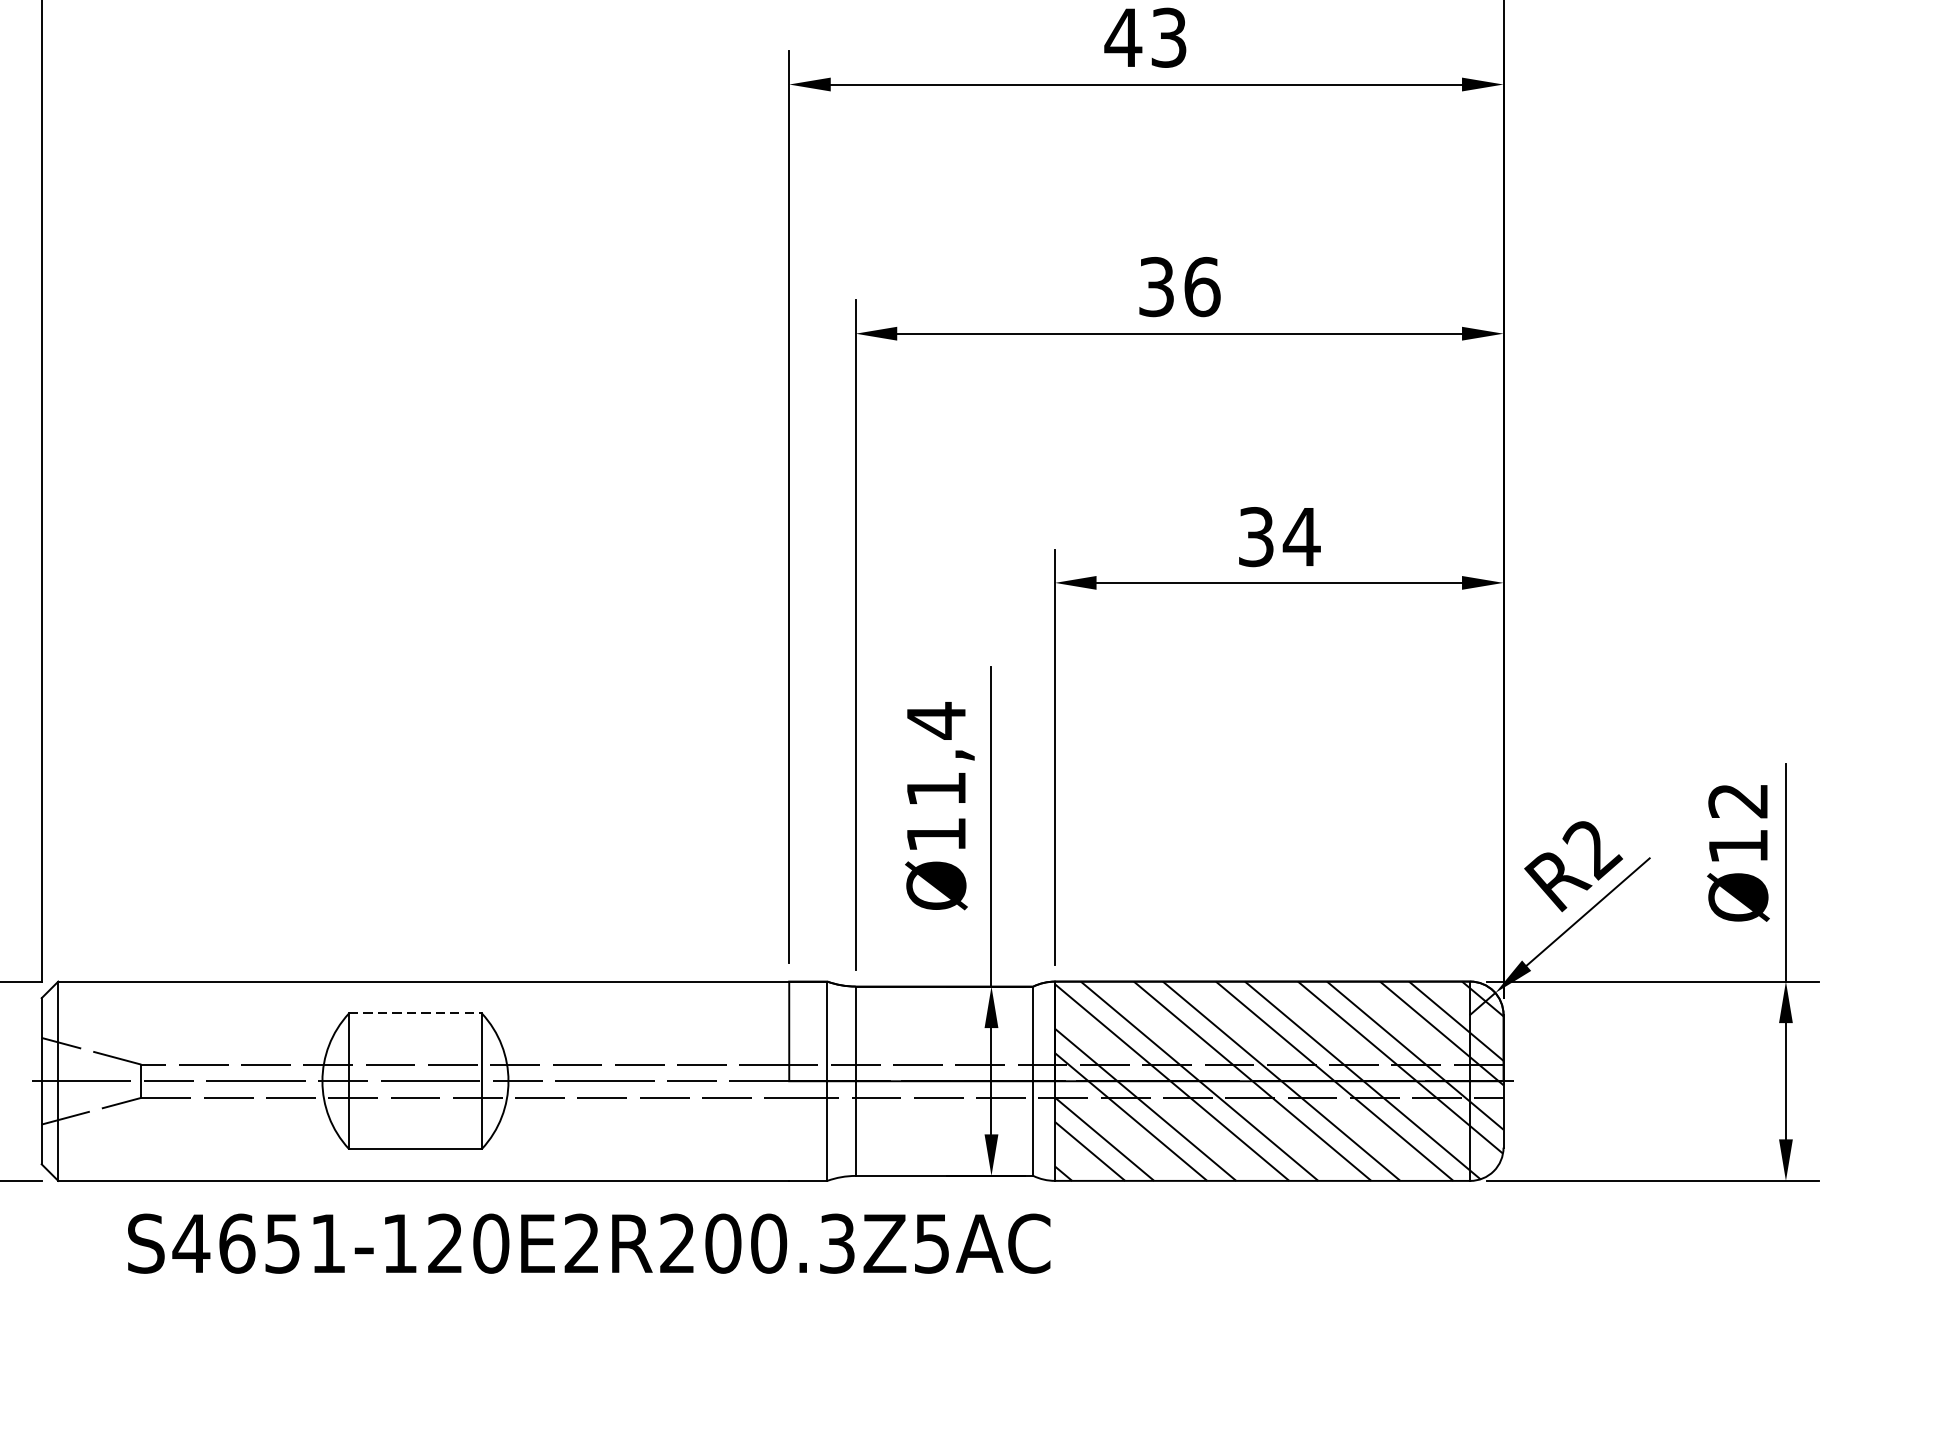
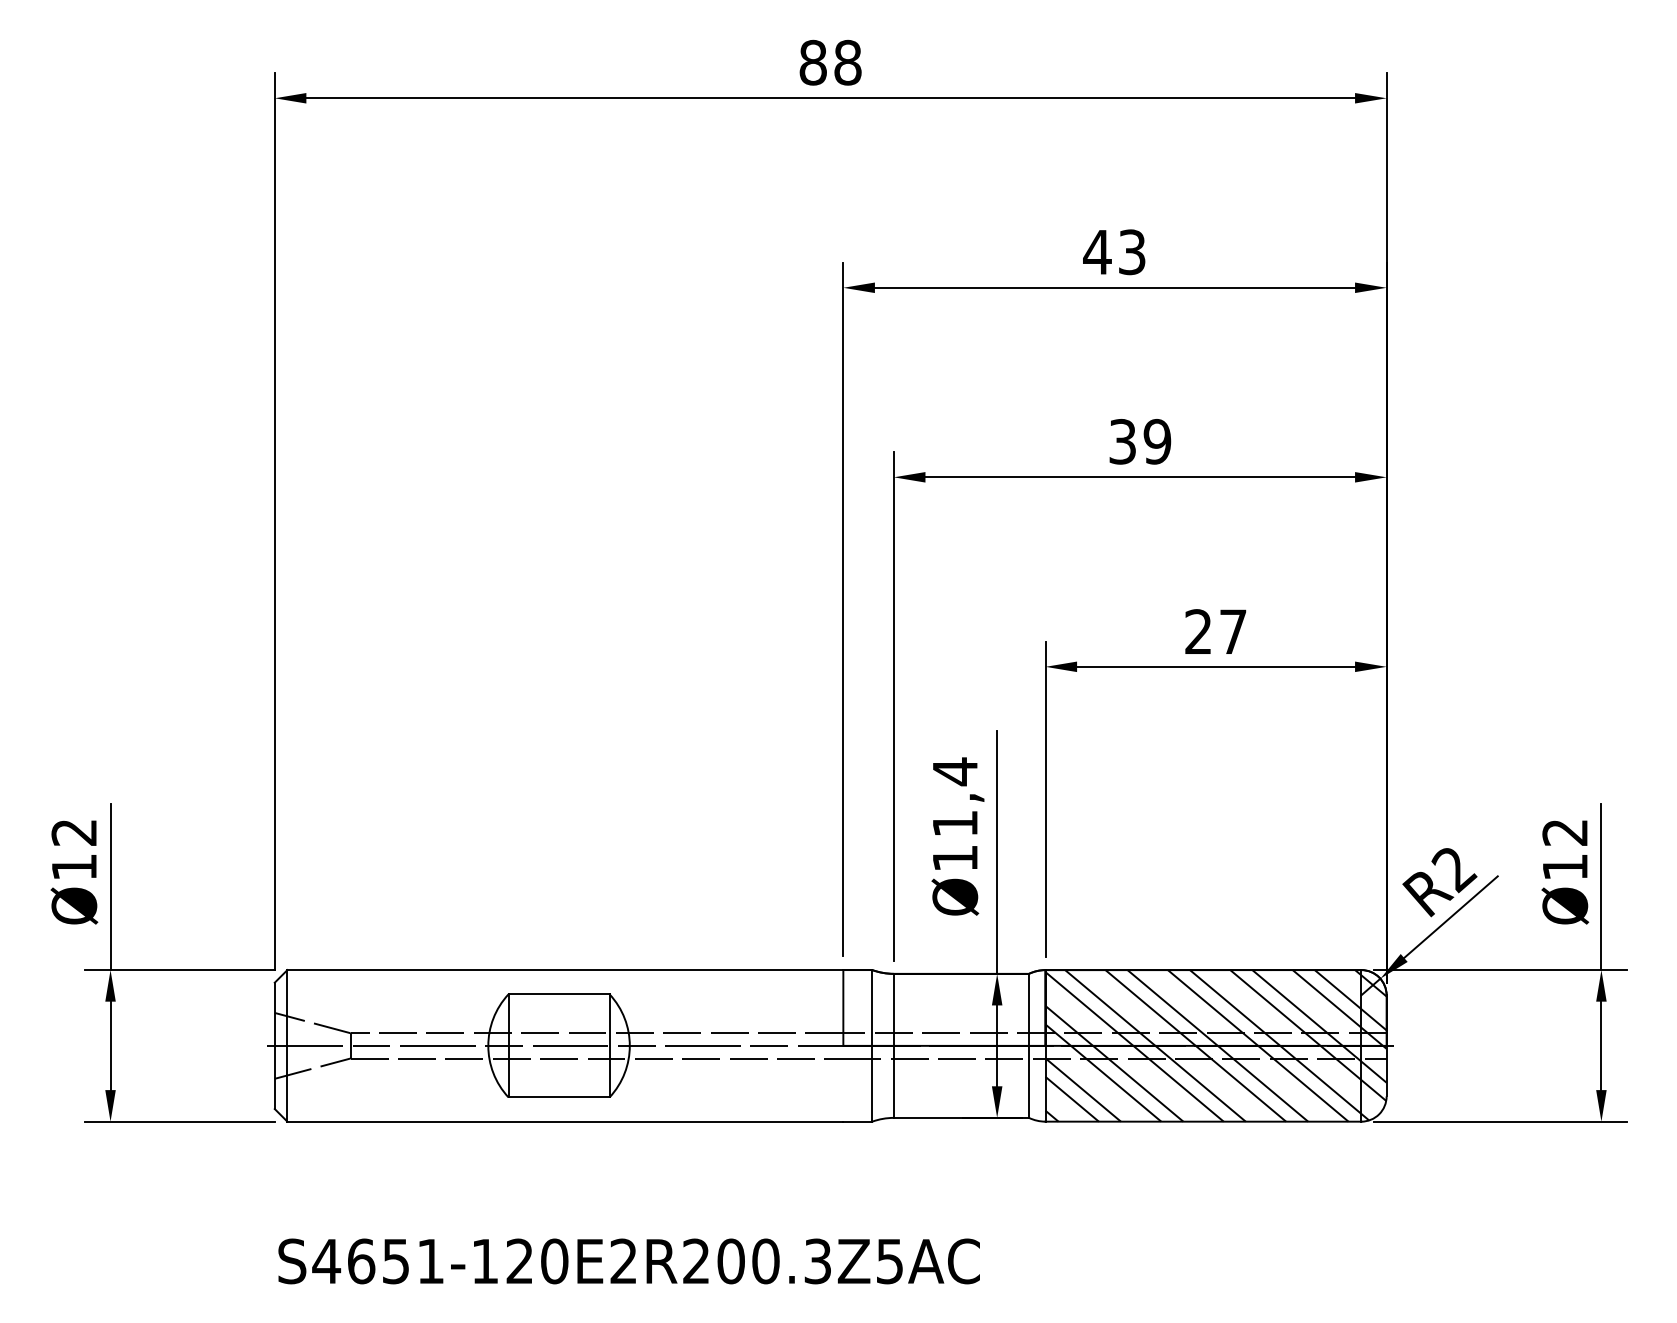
text: (1202, 286) -> (1157, 441), 36 -> 39
text: (1279, 536) -> (1216, 631), 34 -> 27
line: (416, 1013) -> (559, 994), dashed -> solid
text: (588, 1243) -> (628, 1261), moved

